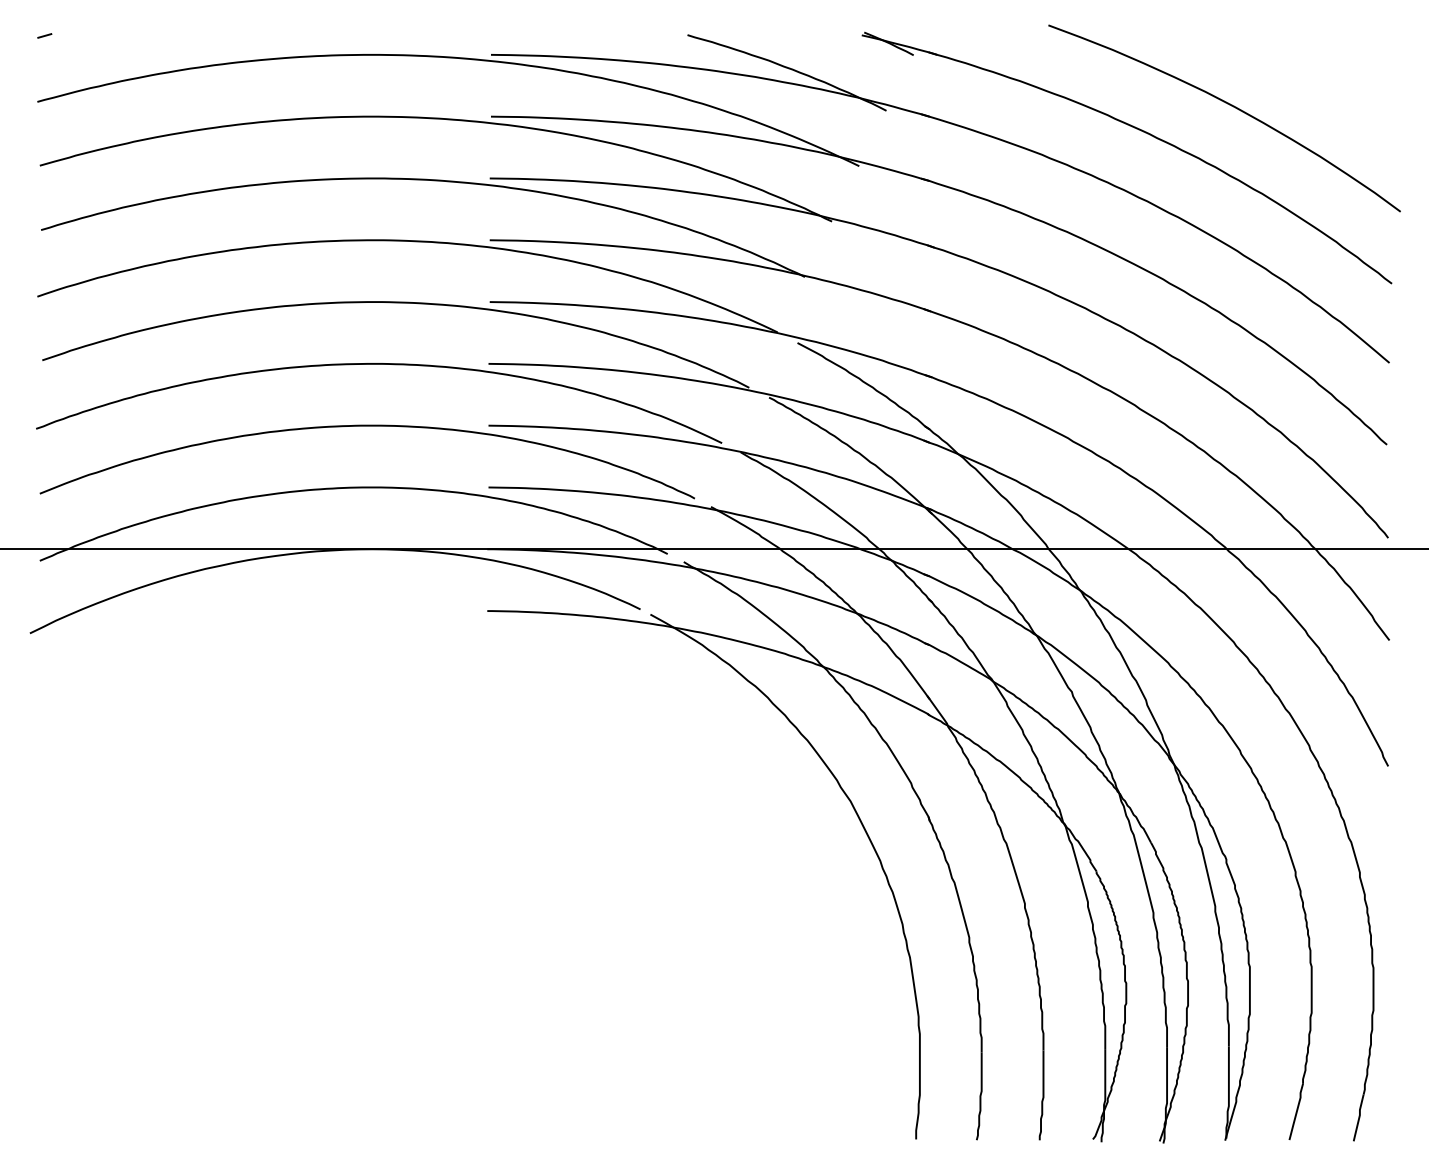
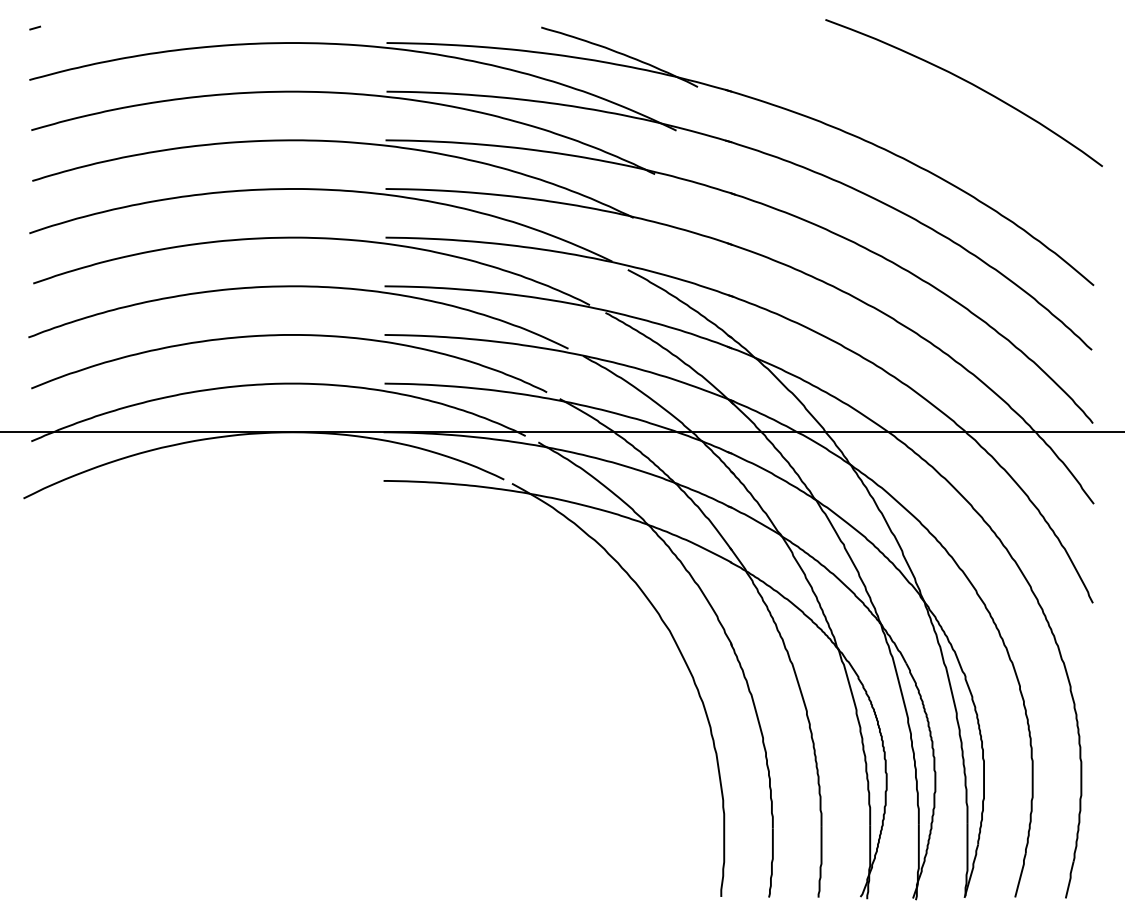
part: (1137, 130) -> (895, 102), removed

